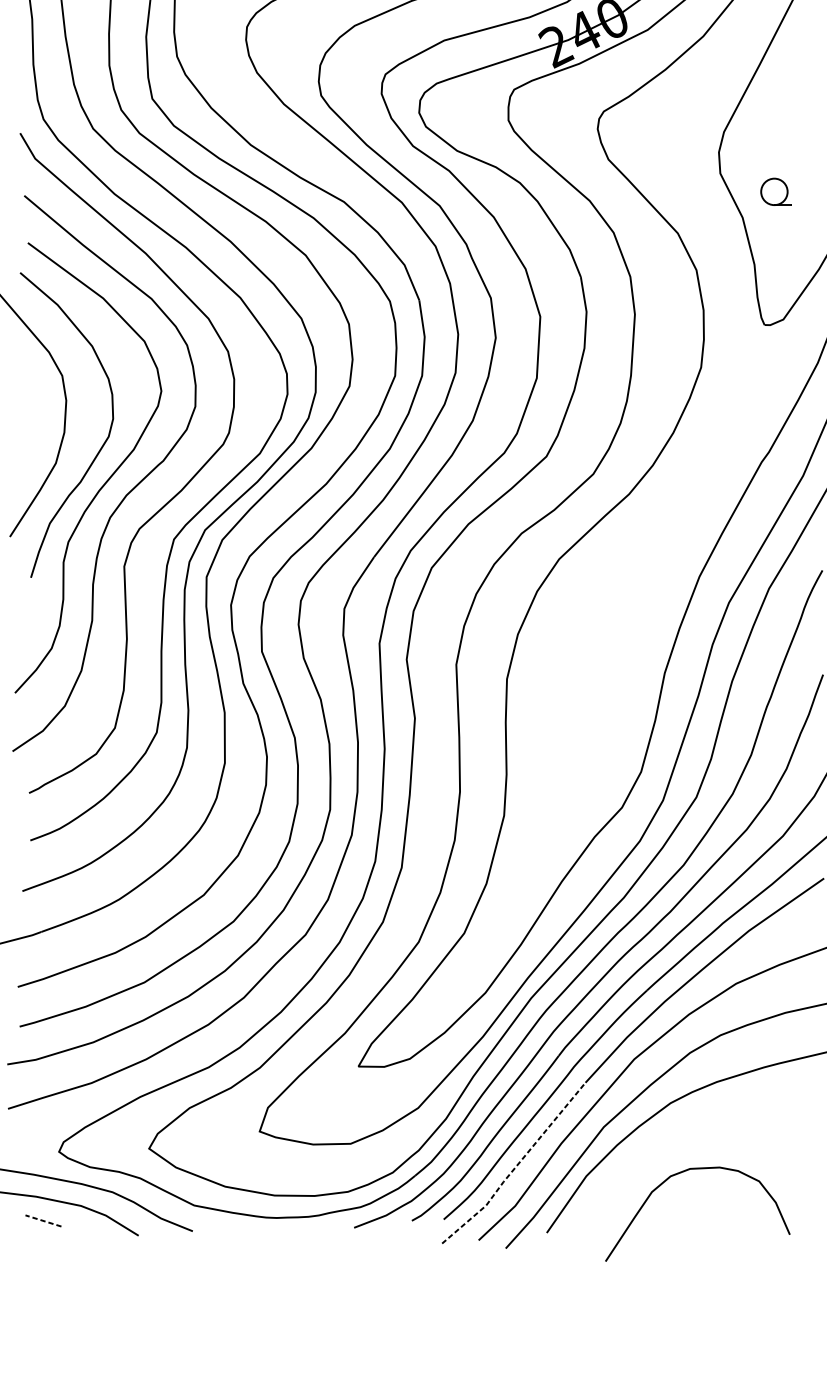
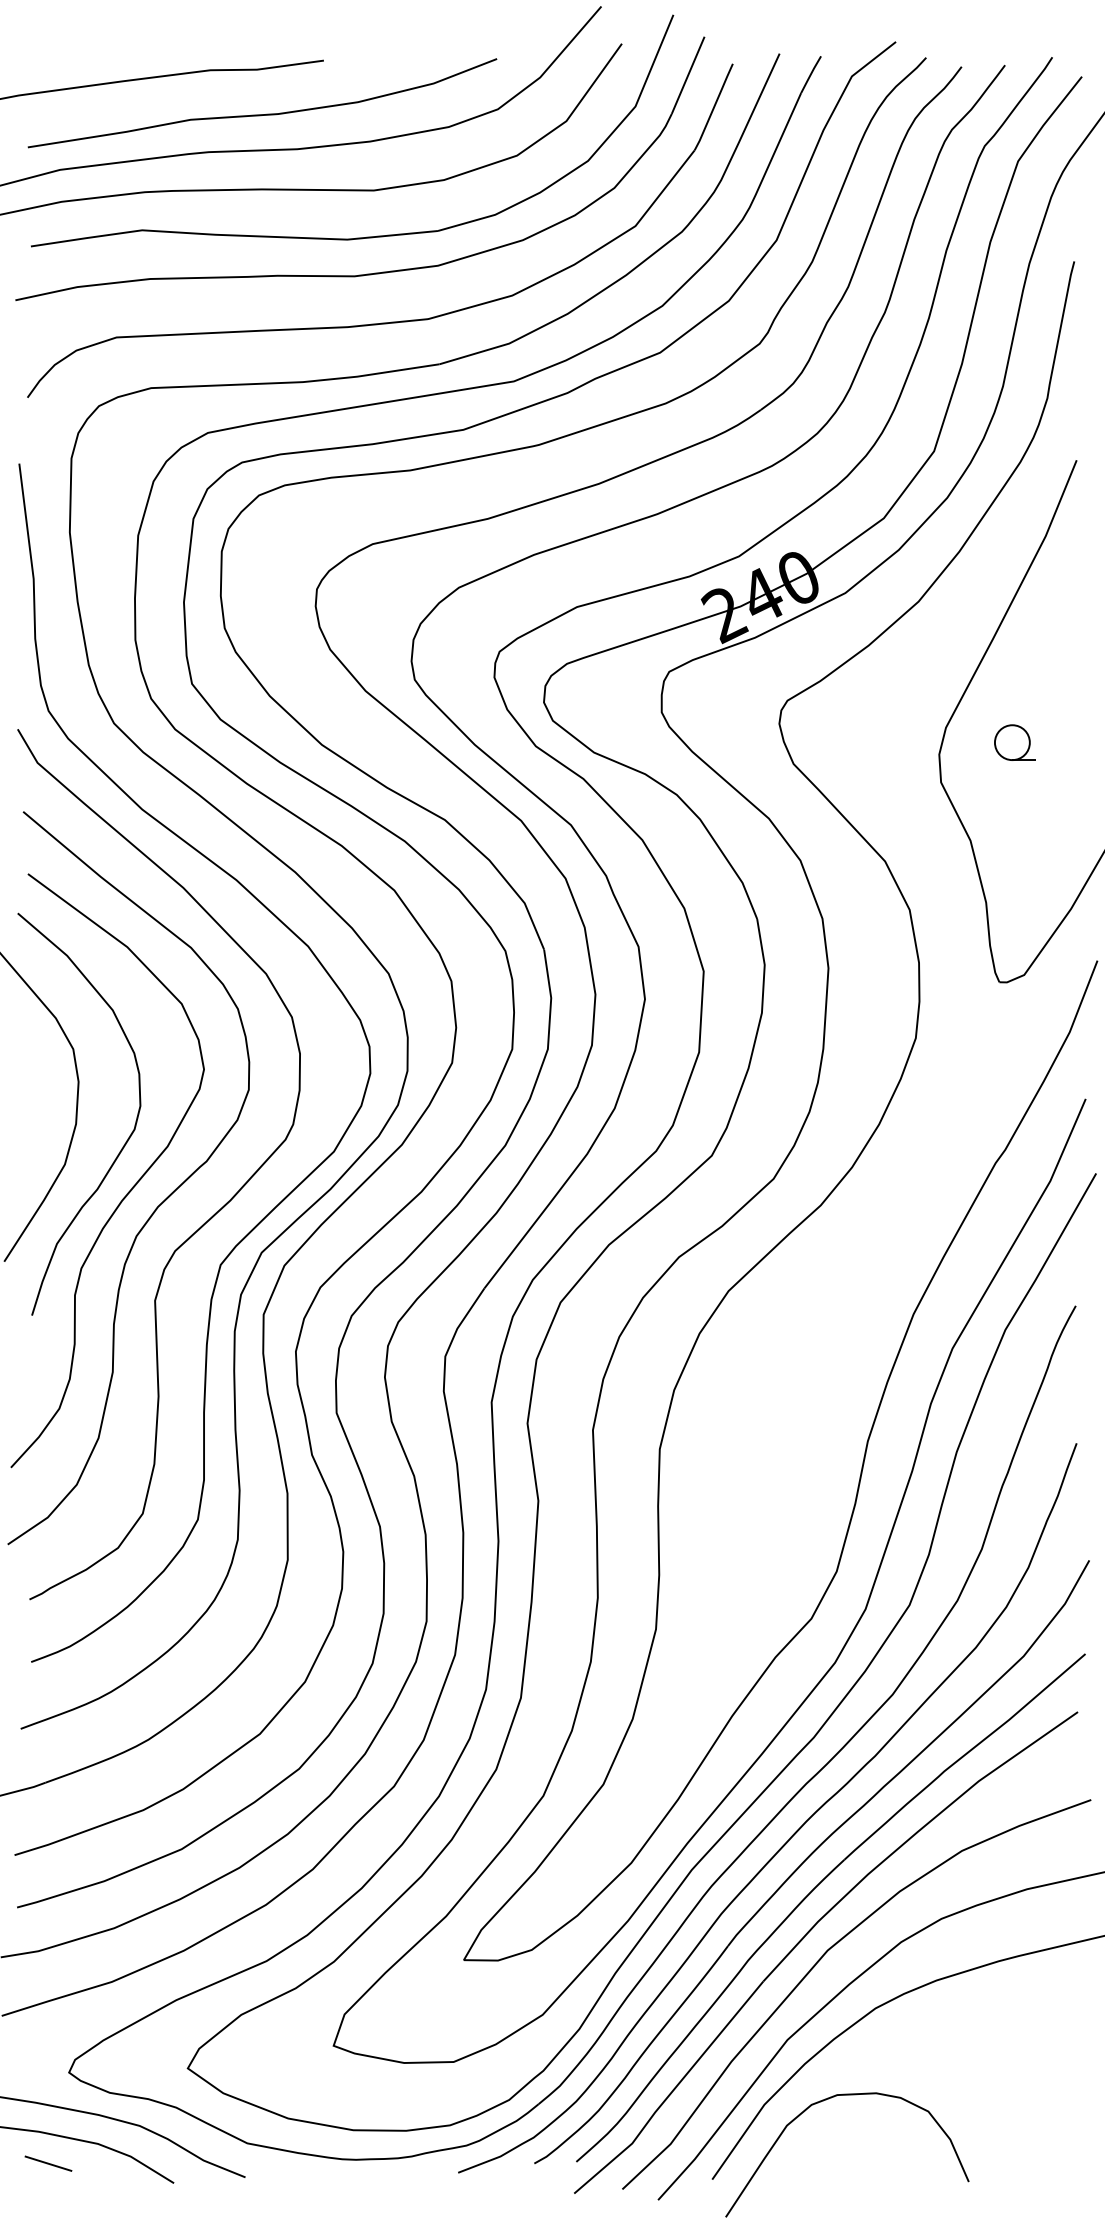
part: (775, 191) -> (1014, 742), moved
line: (515, 1166) -> (671, 2092), dashed -> solid
curve: (681, 1173) -> (826, 2100), moved
line: (43, 1220) -> (48, 2163), dashed -> solid

